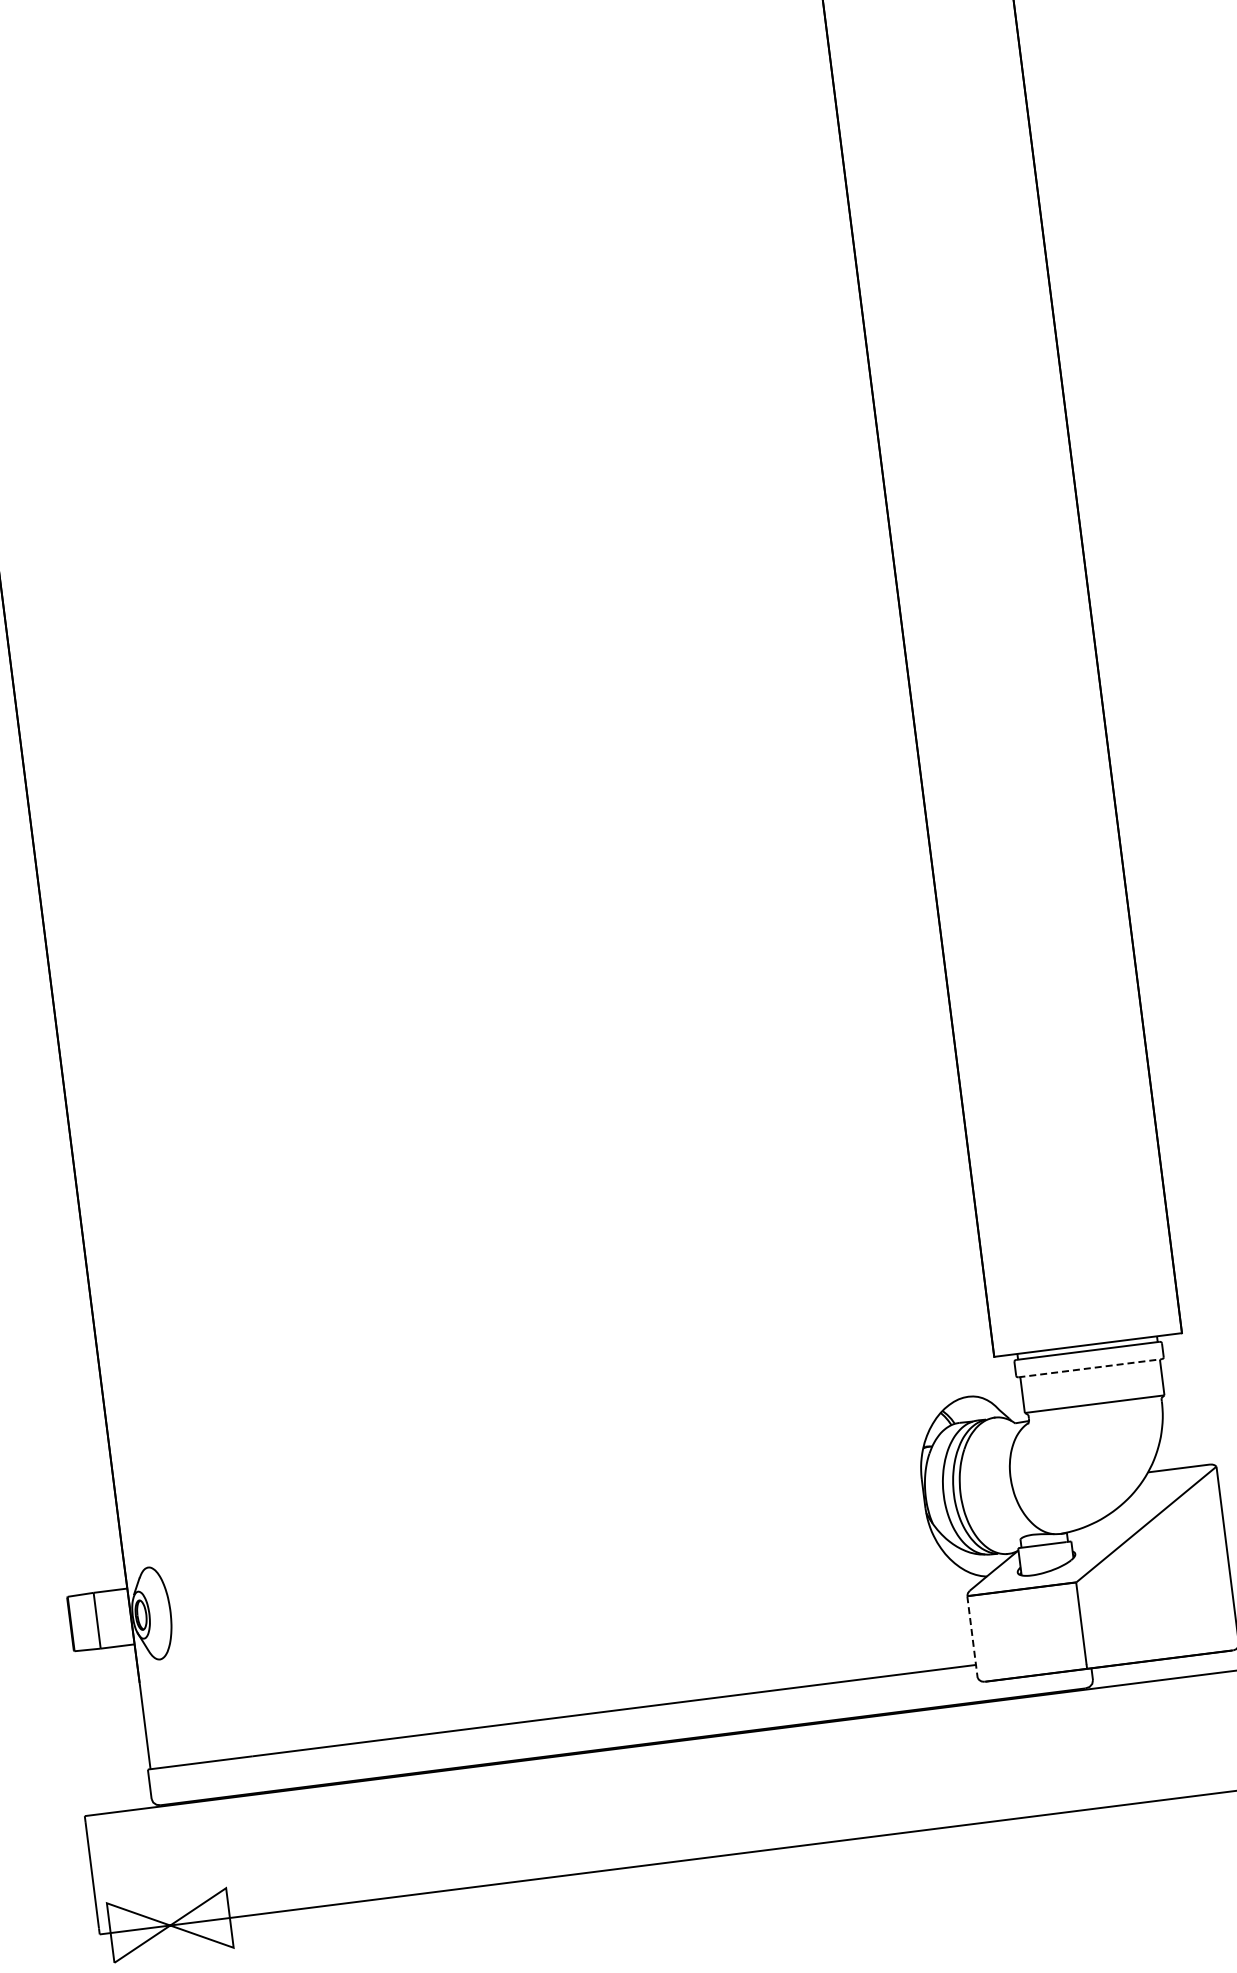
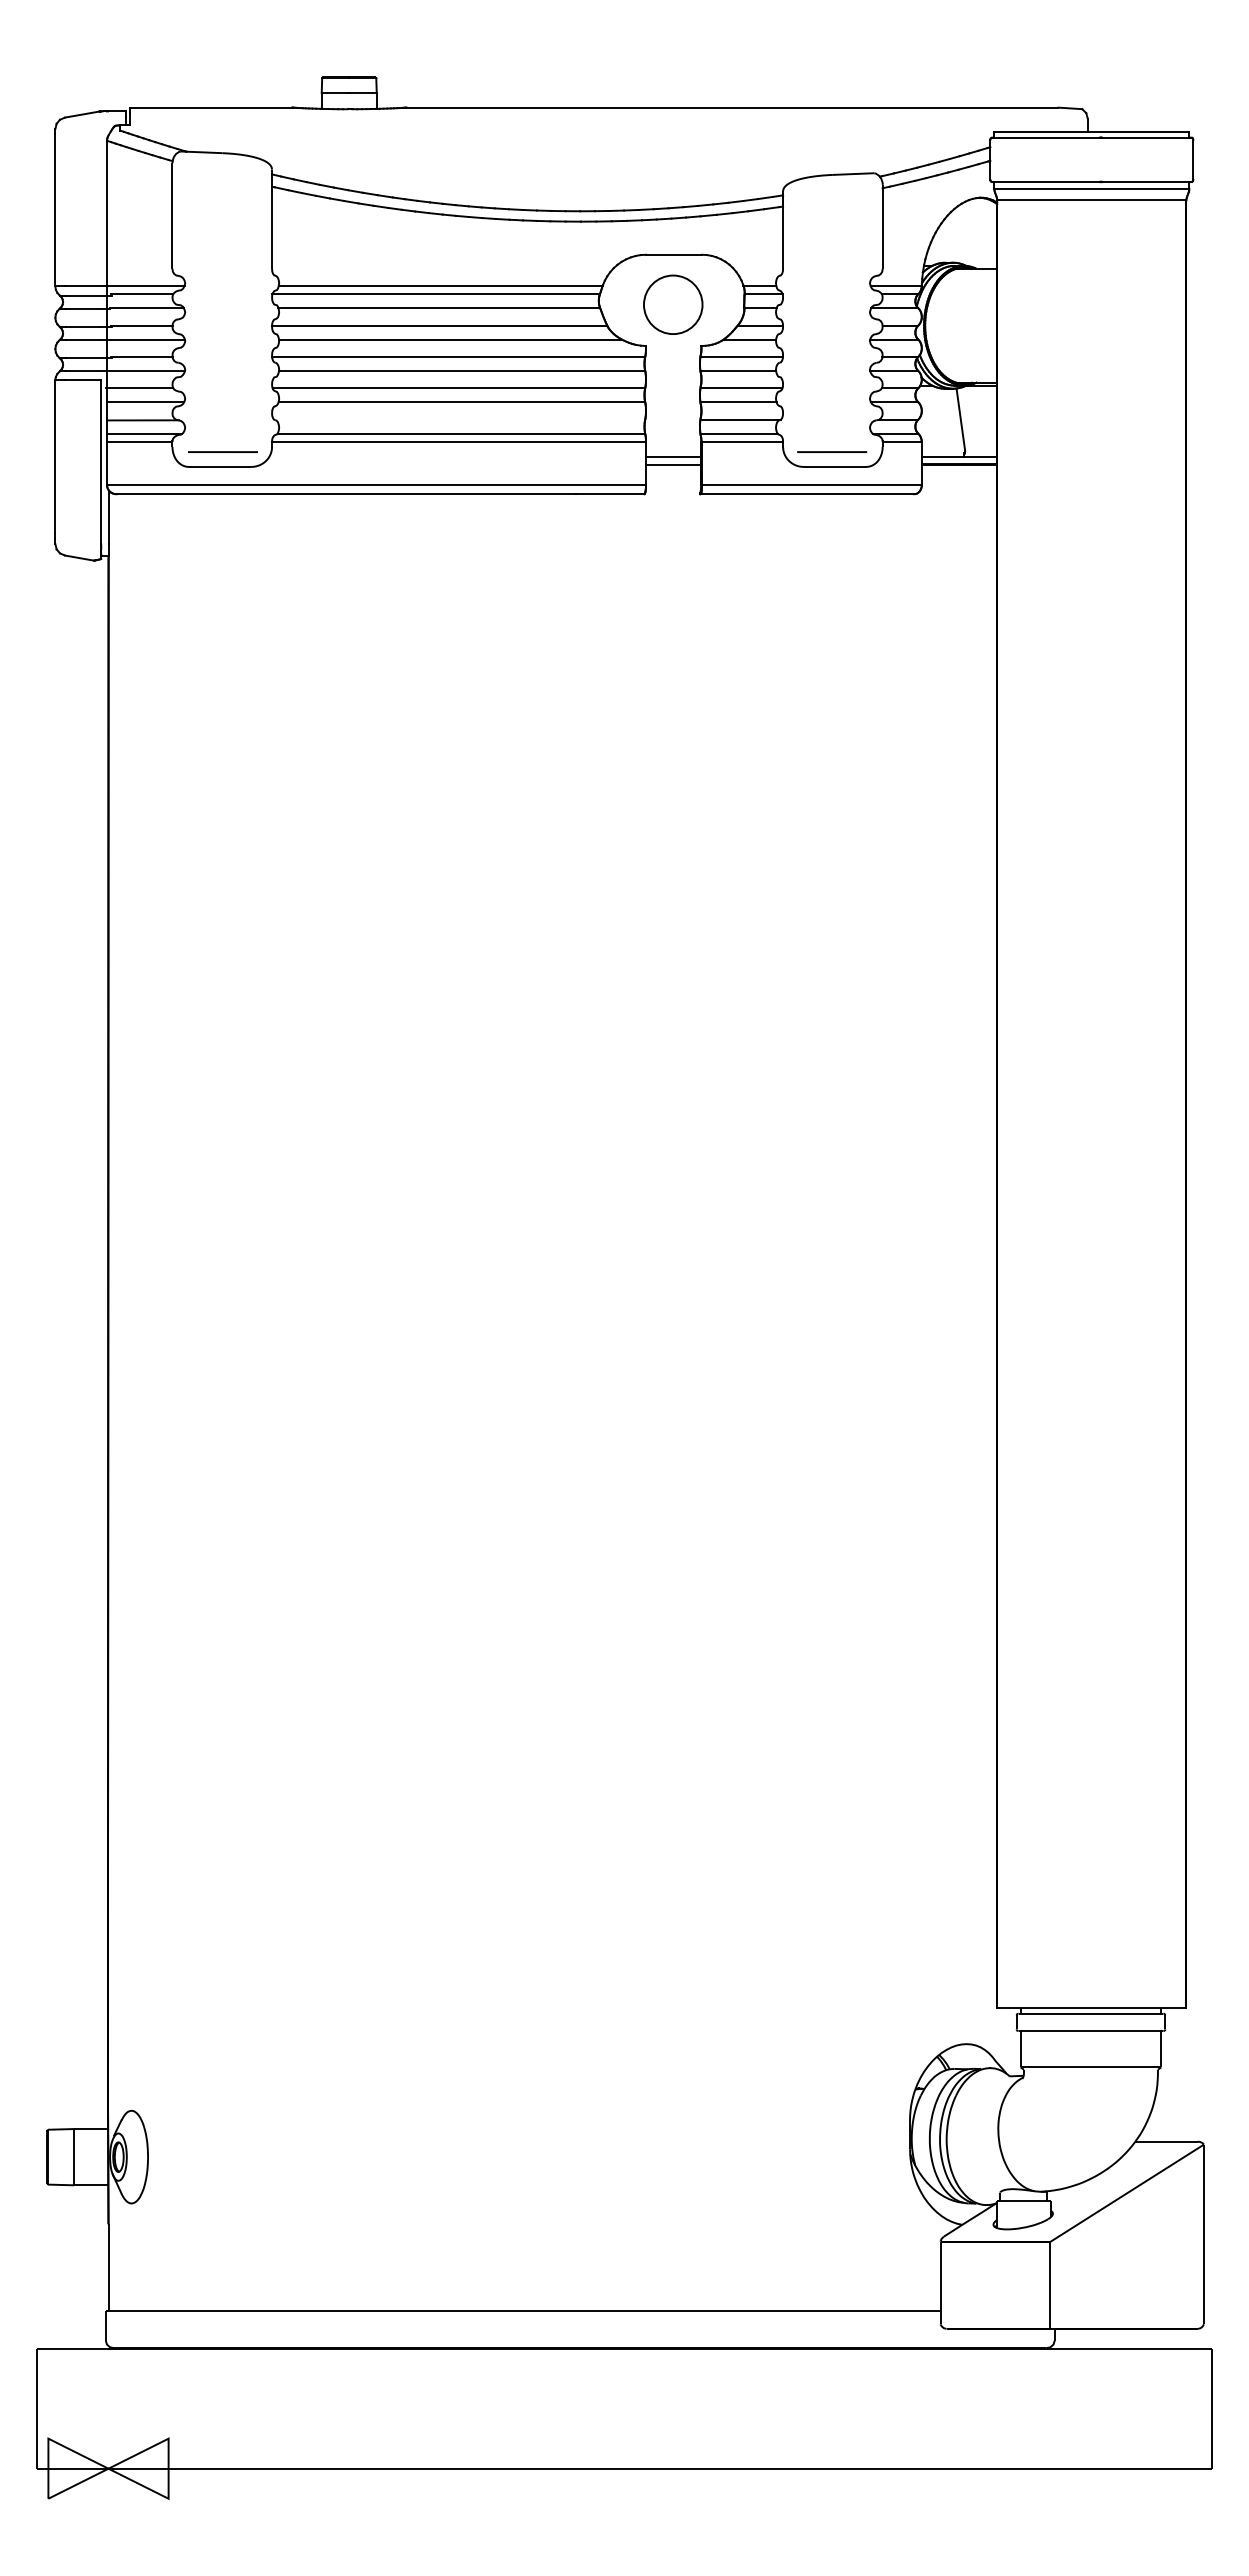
line: (1090, 1368) -> (1091, 2031), dashed -> solid
line: (972, 1637) -> (940, 2283), dashed -> solid

